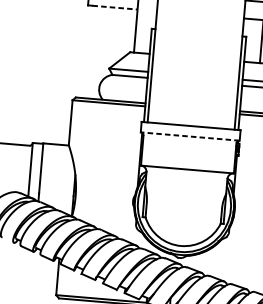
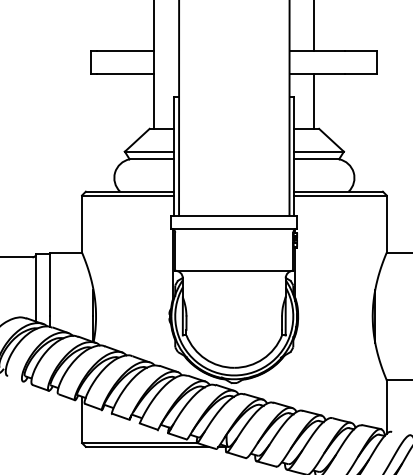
line: (114, 7) -> (125, 74), dashed -> solid
line: (190, 136) -> (234, 228), dashed -> solid

